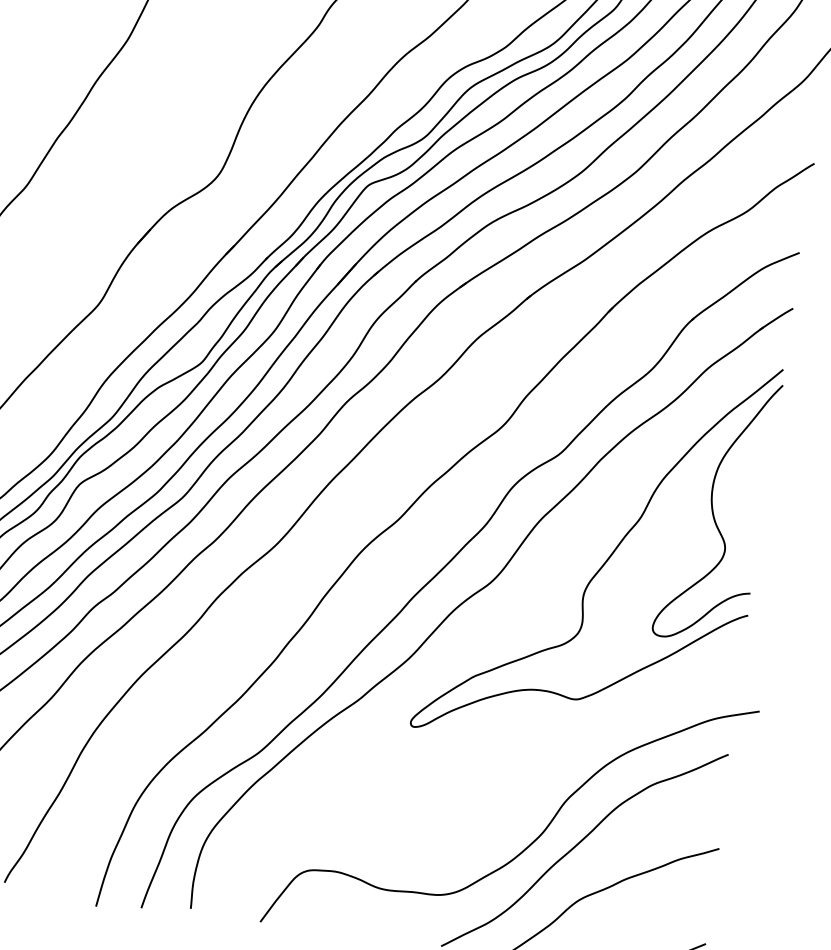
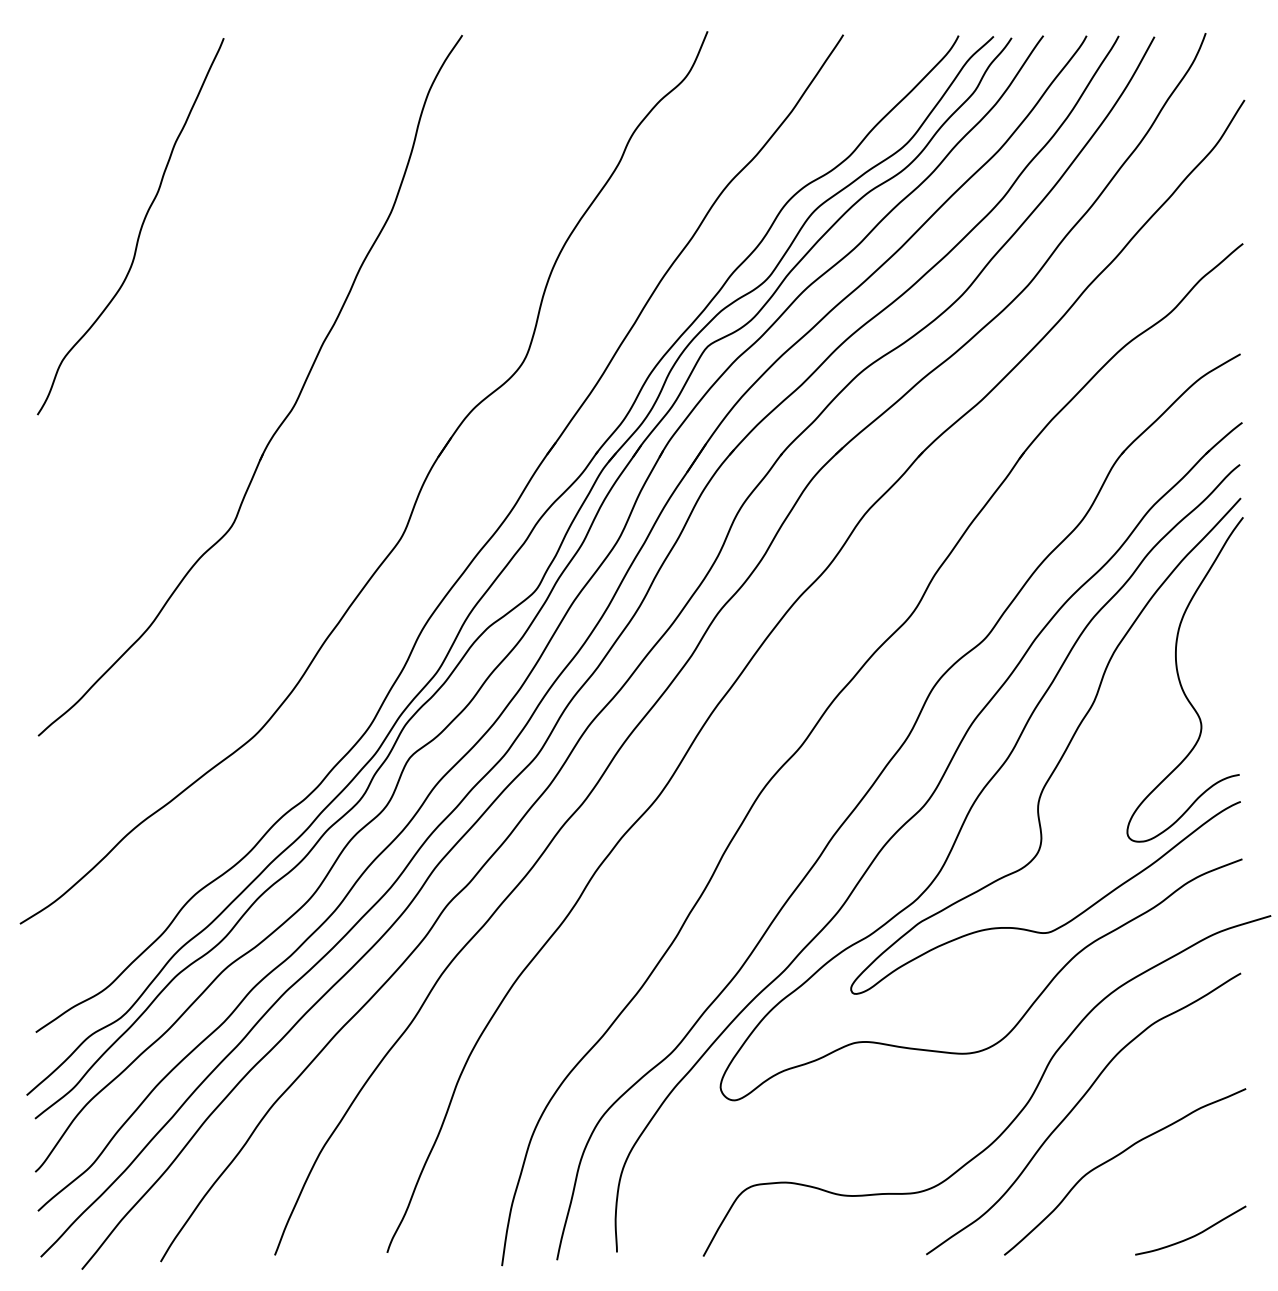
curve: (542, 572) -> (984, 785), added

